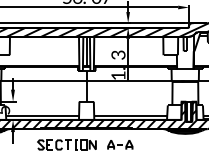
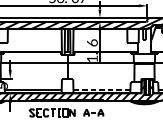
text: (117, 54) -> (91, 42), 3 -> 6
line: (131, 115) -> (102, 89), solid -> dashed

